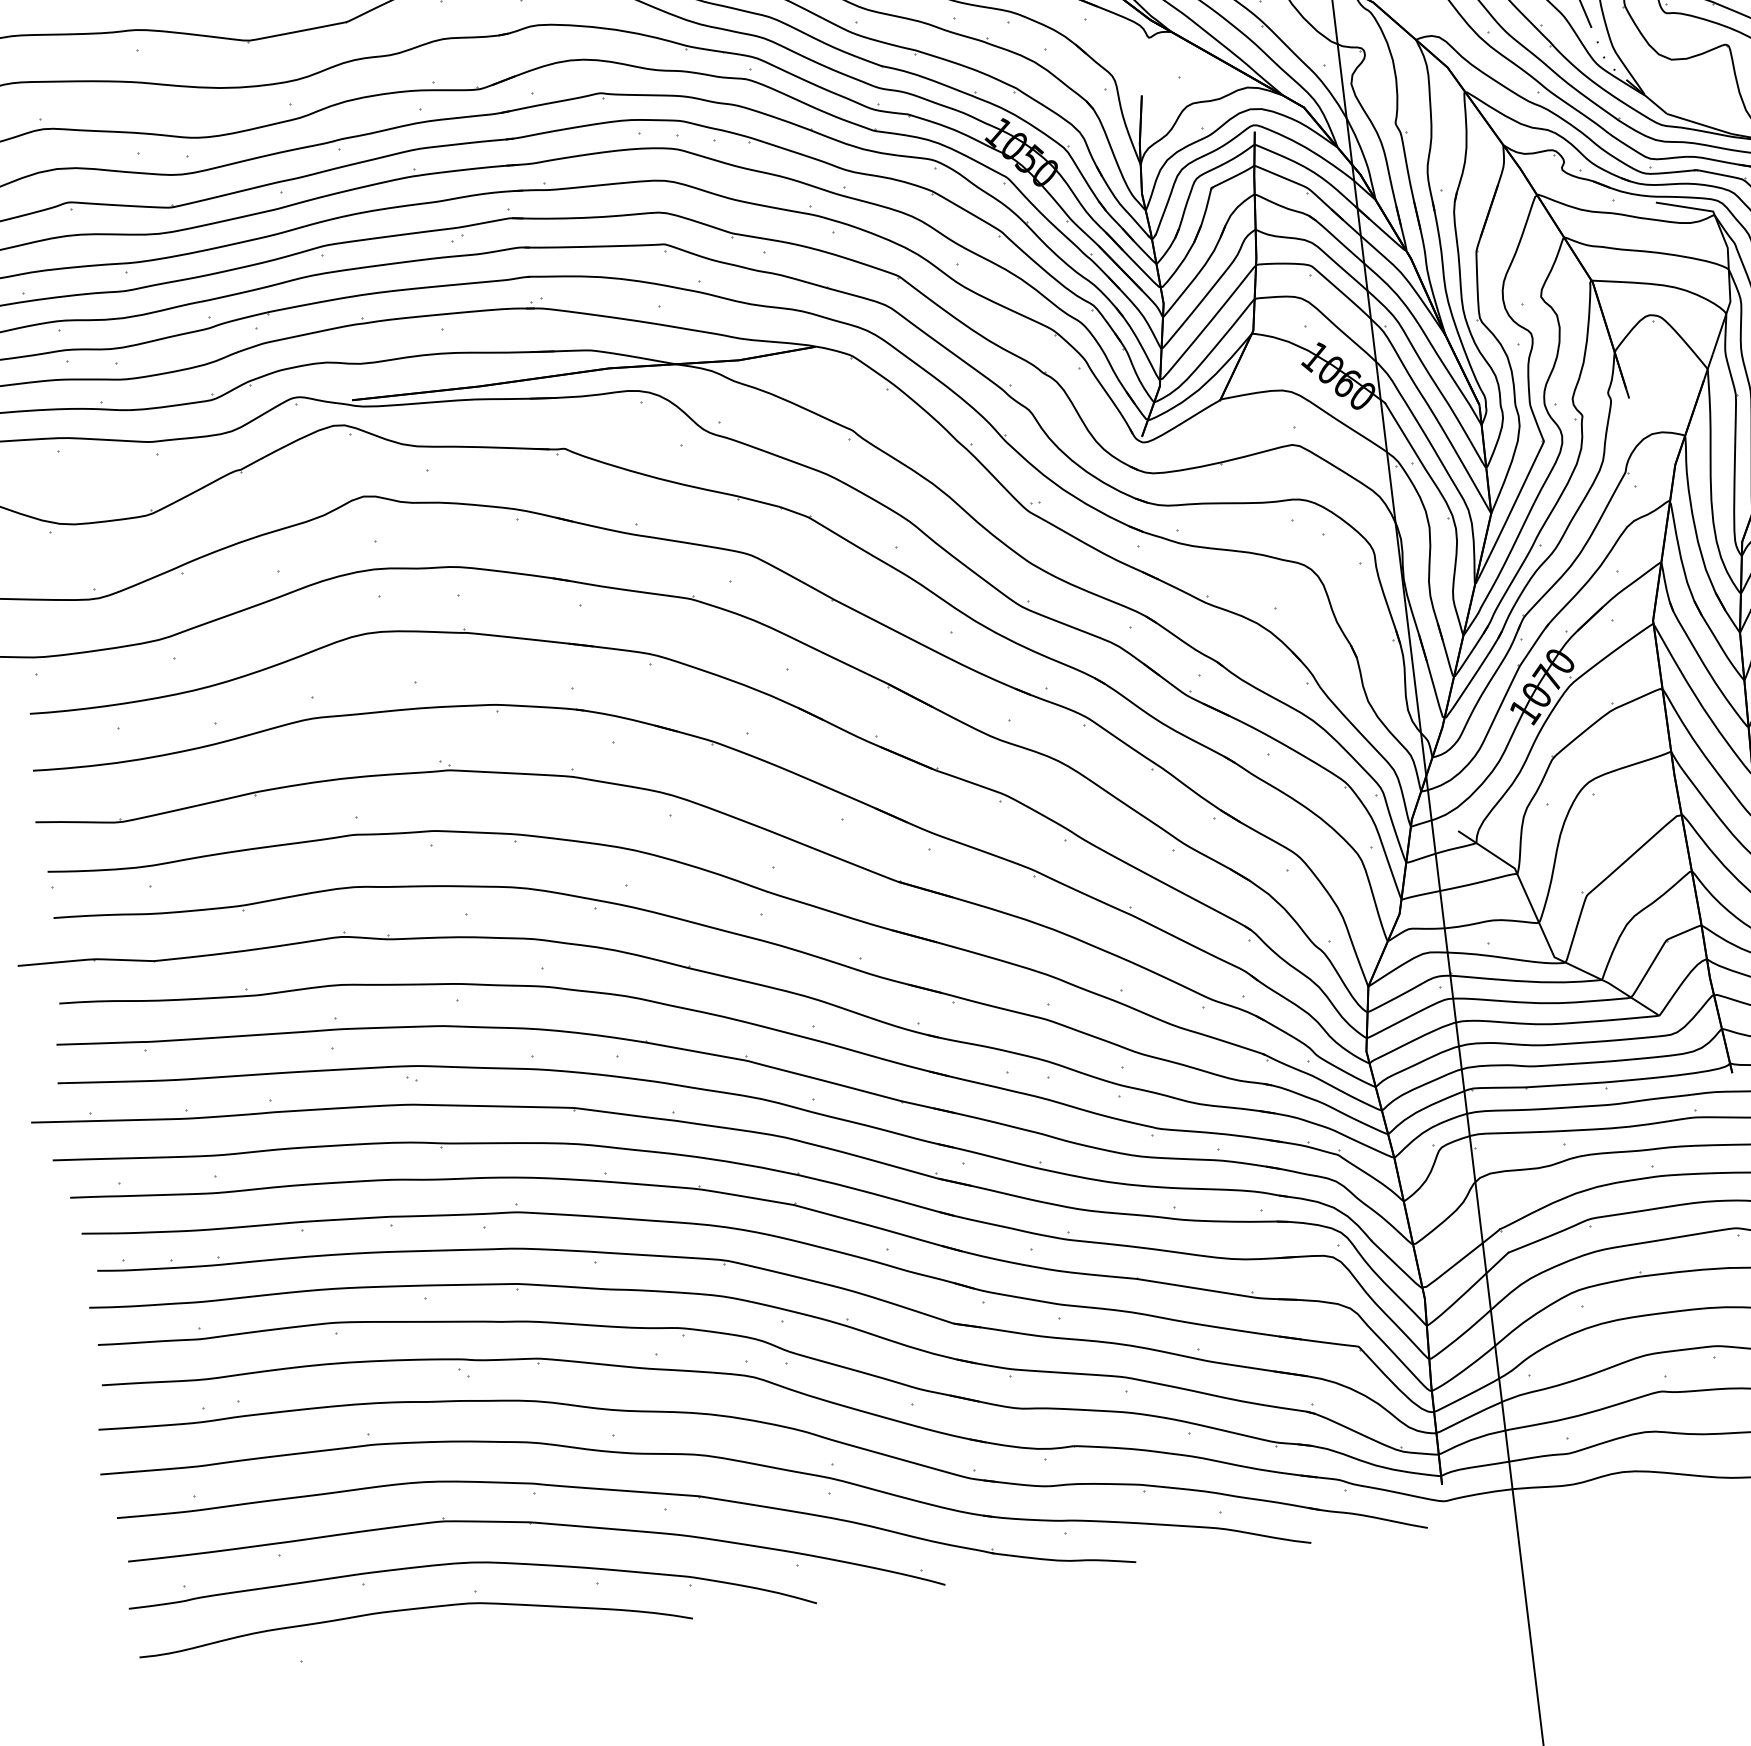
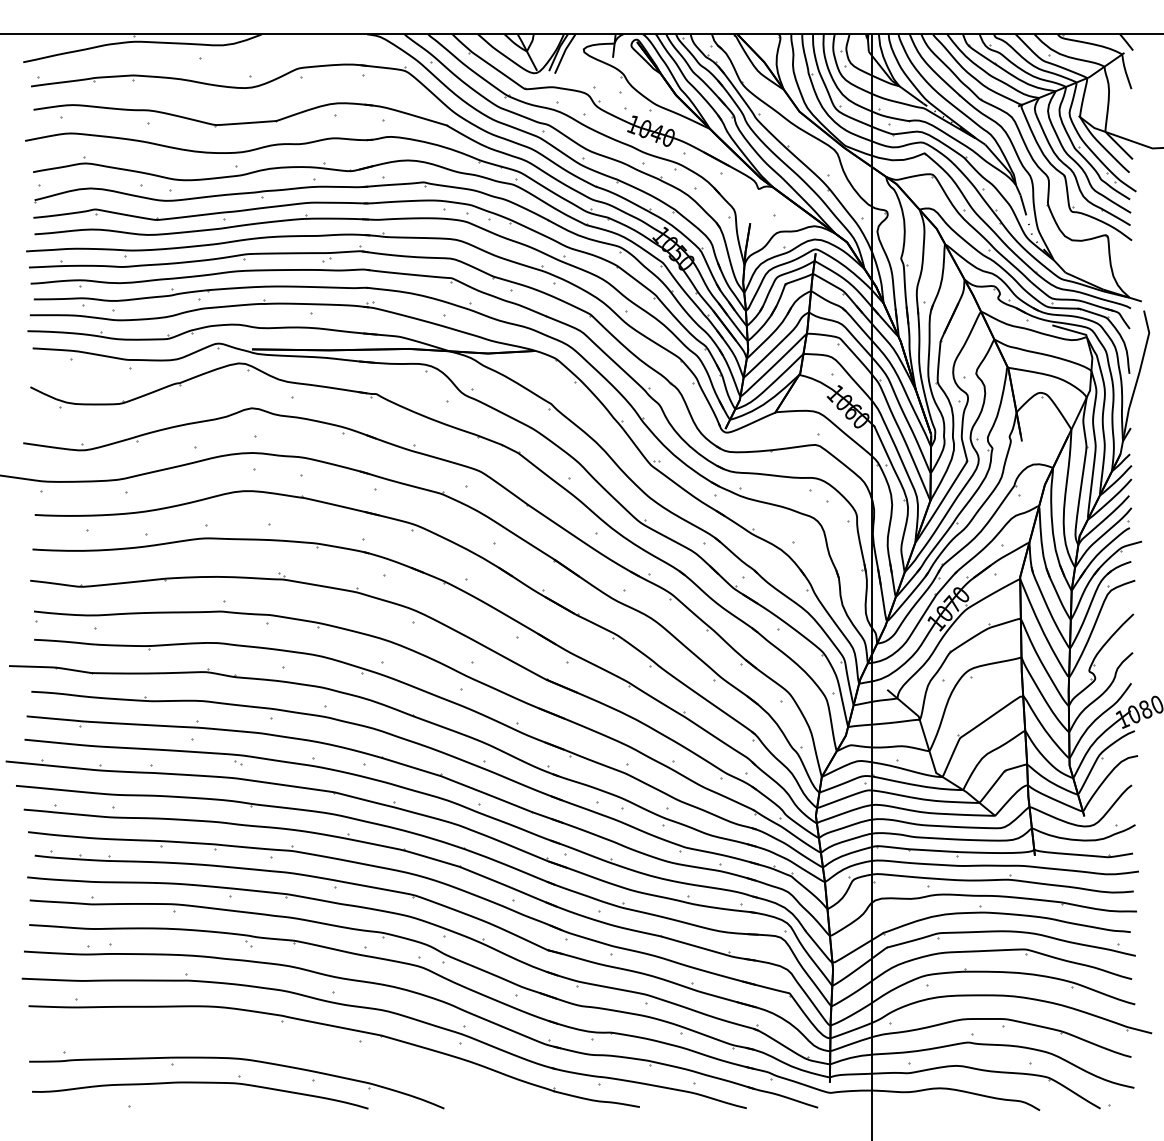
part: (542, 1525) -> (284, 1041), removed

